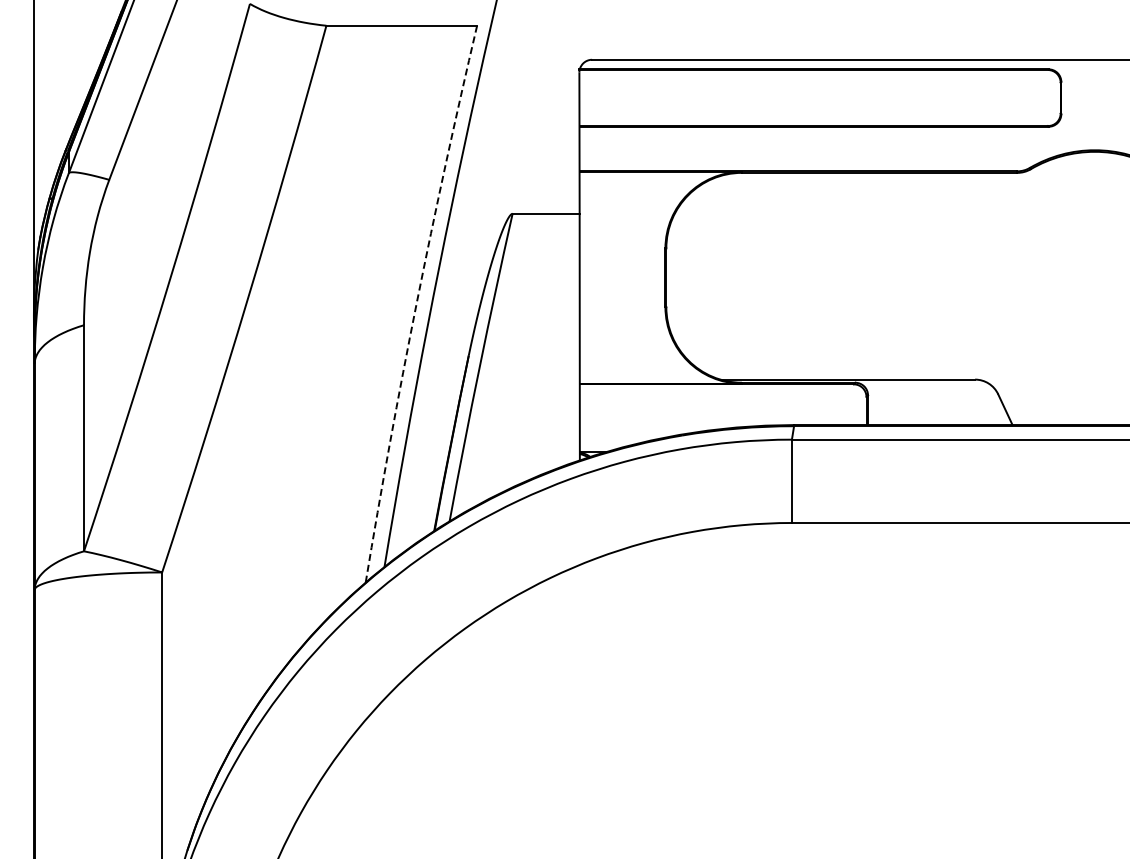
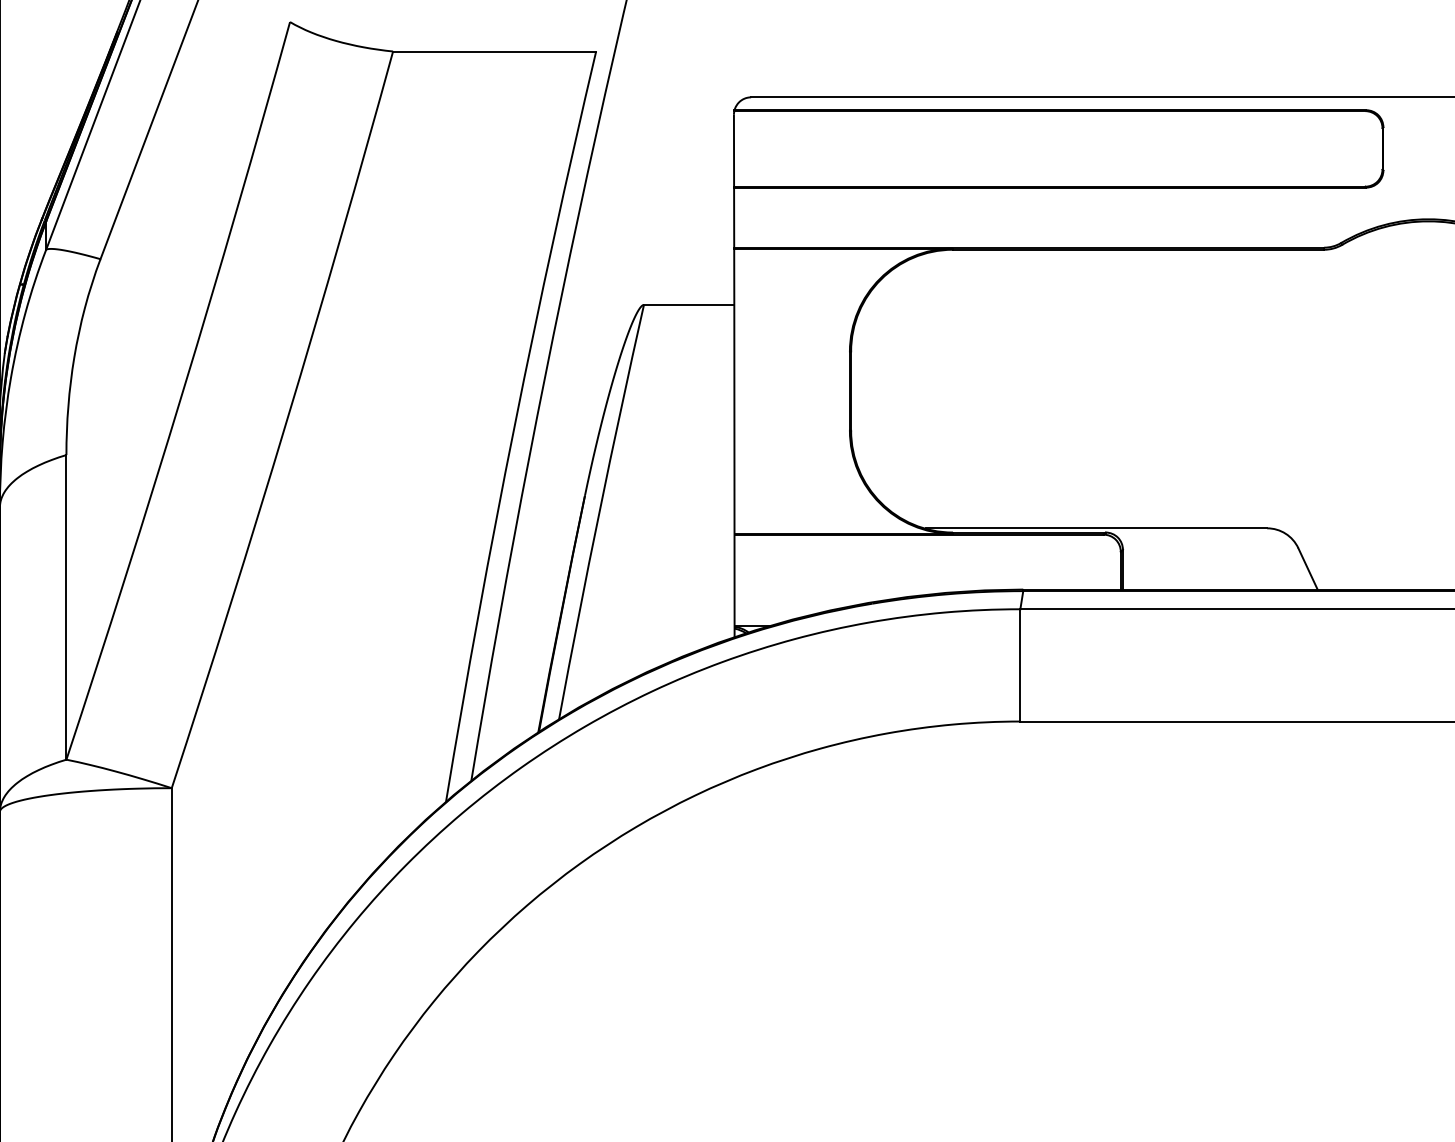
arc: (416, 303) -> (514, 425), dashed -> solid

